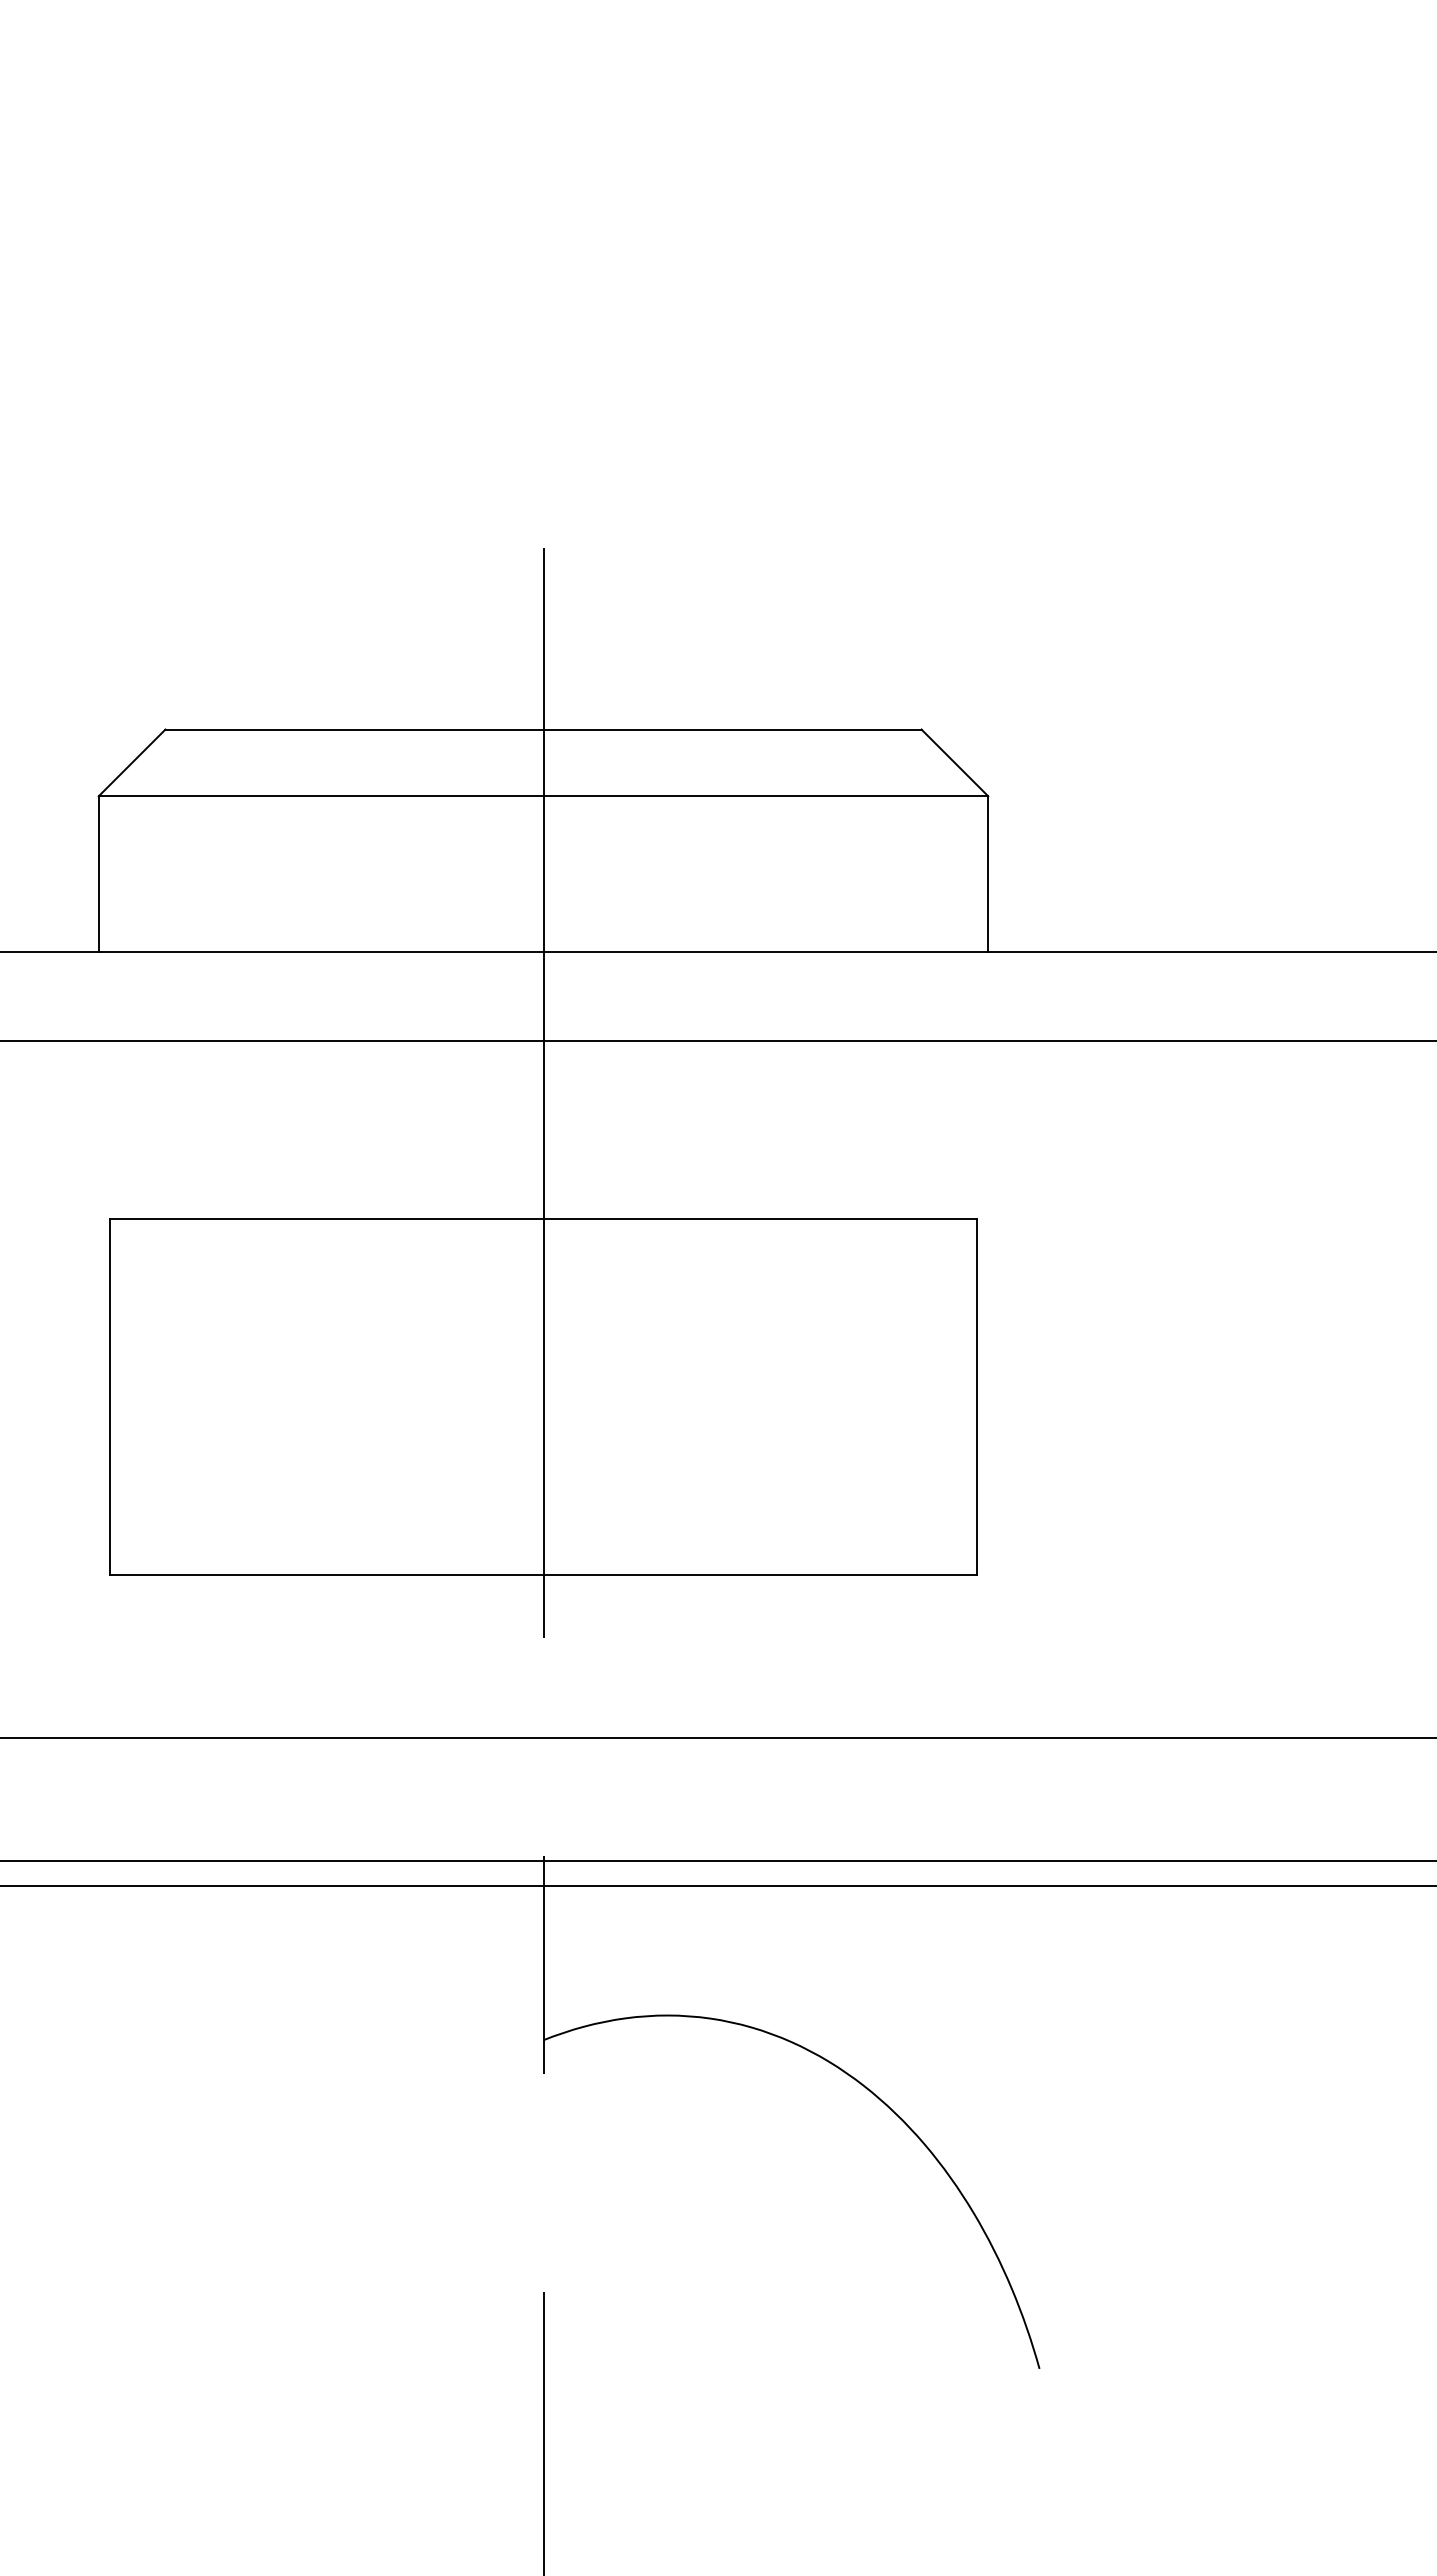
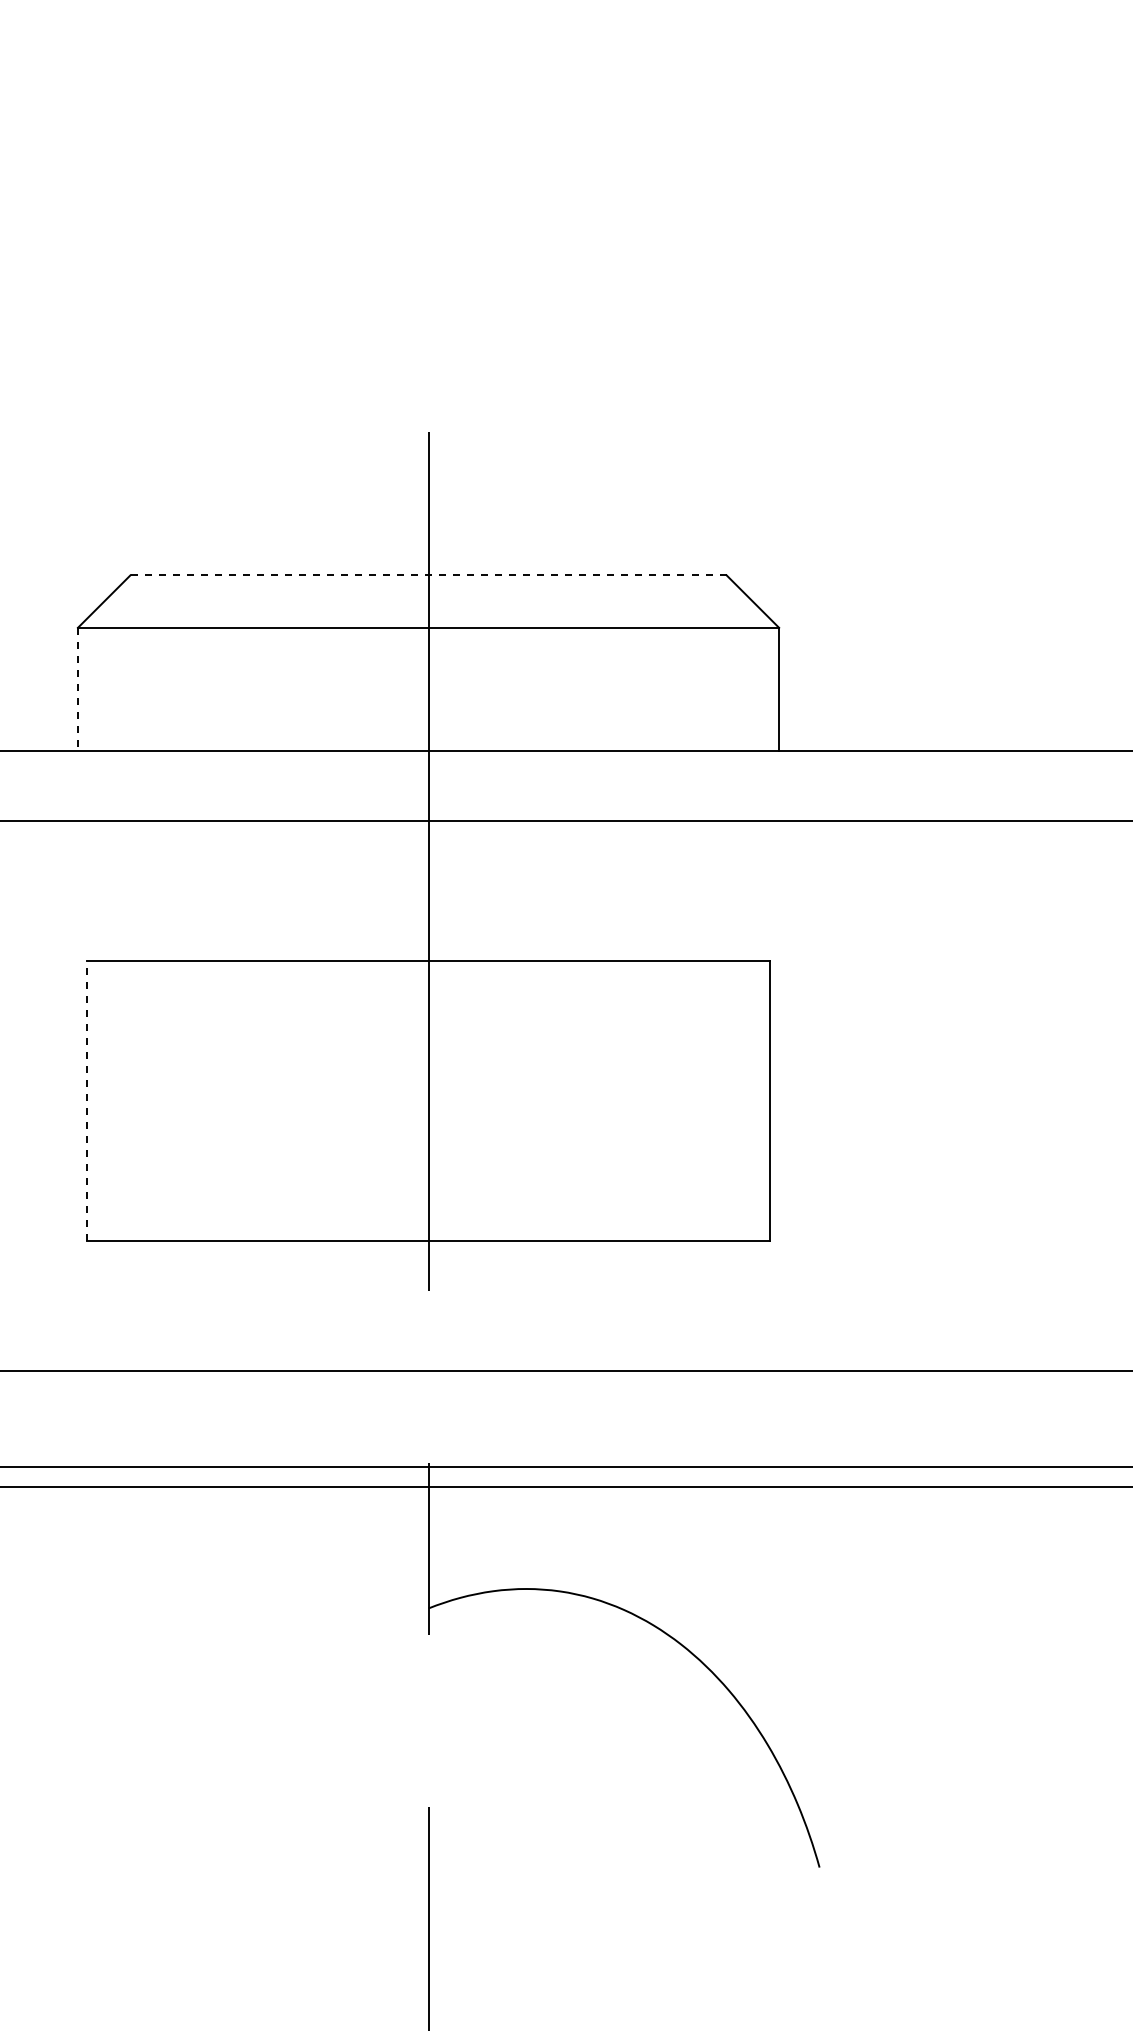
line: (544, 729) -> (429, 575), solid -> dashed
line: (98, 874) -> (77, 689), solid -> dashed
line: (110, 1396) -> (87, 1101), solid -> dashed

